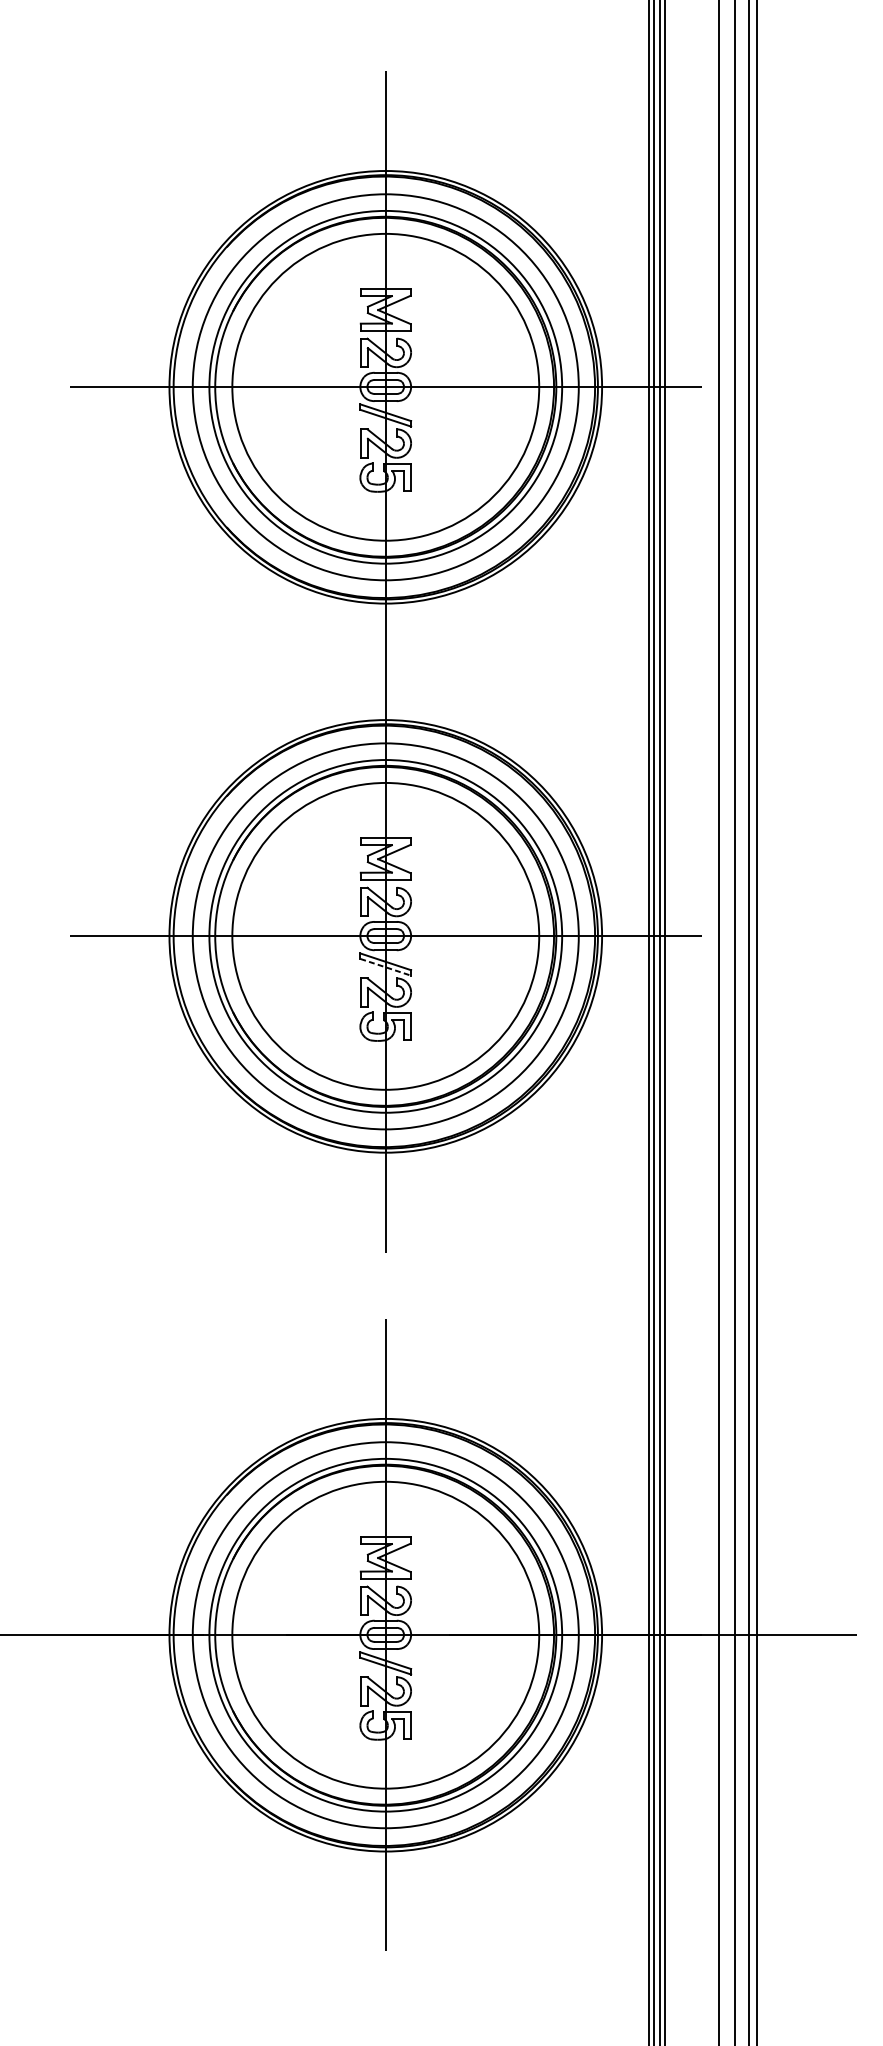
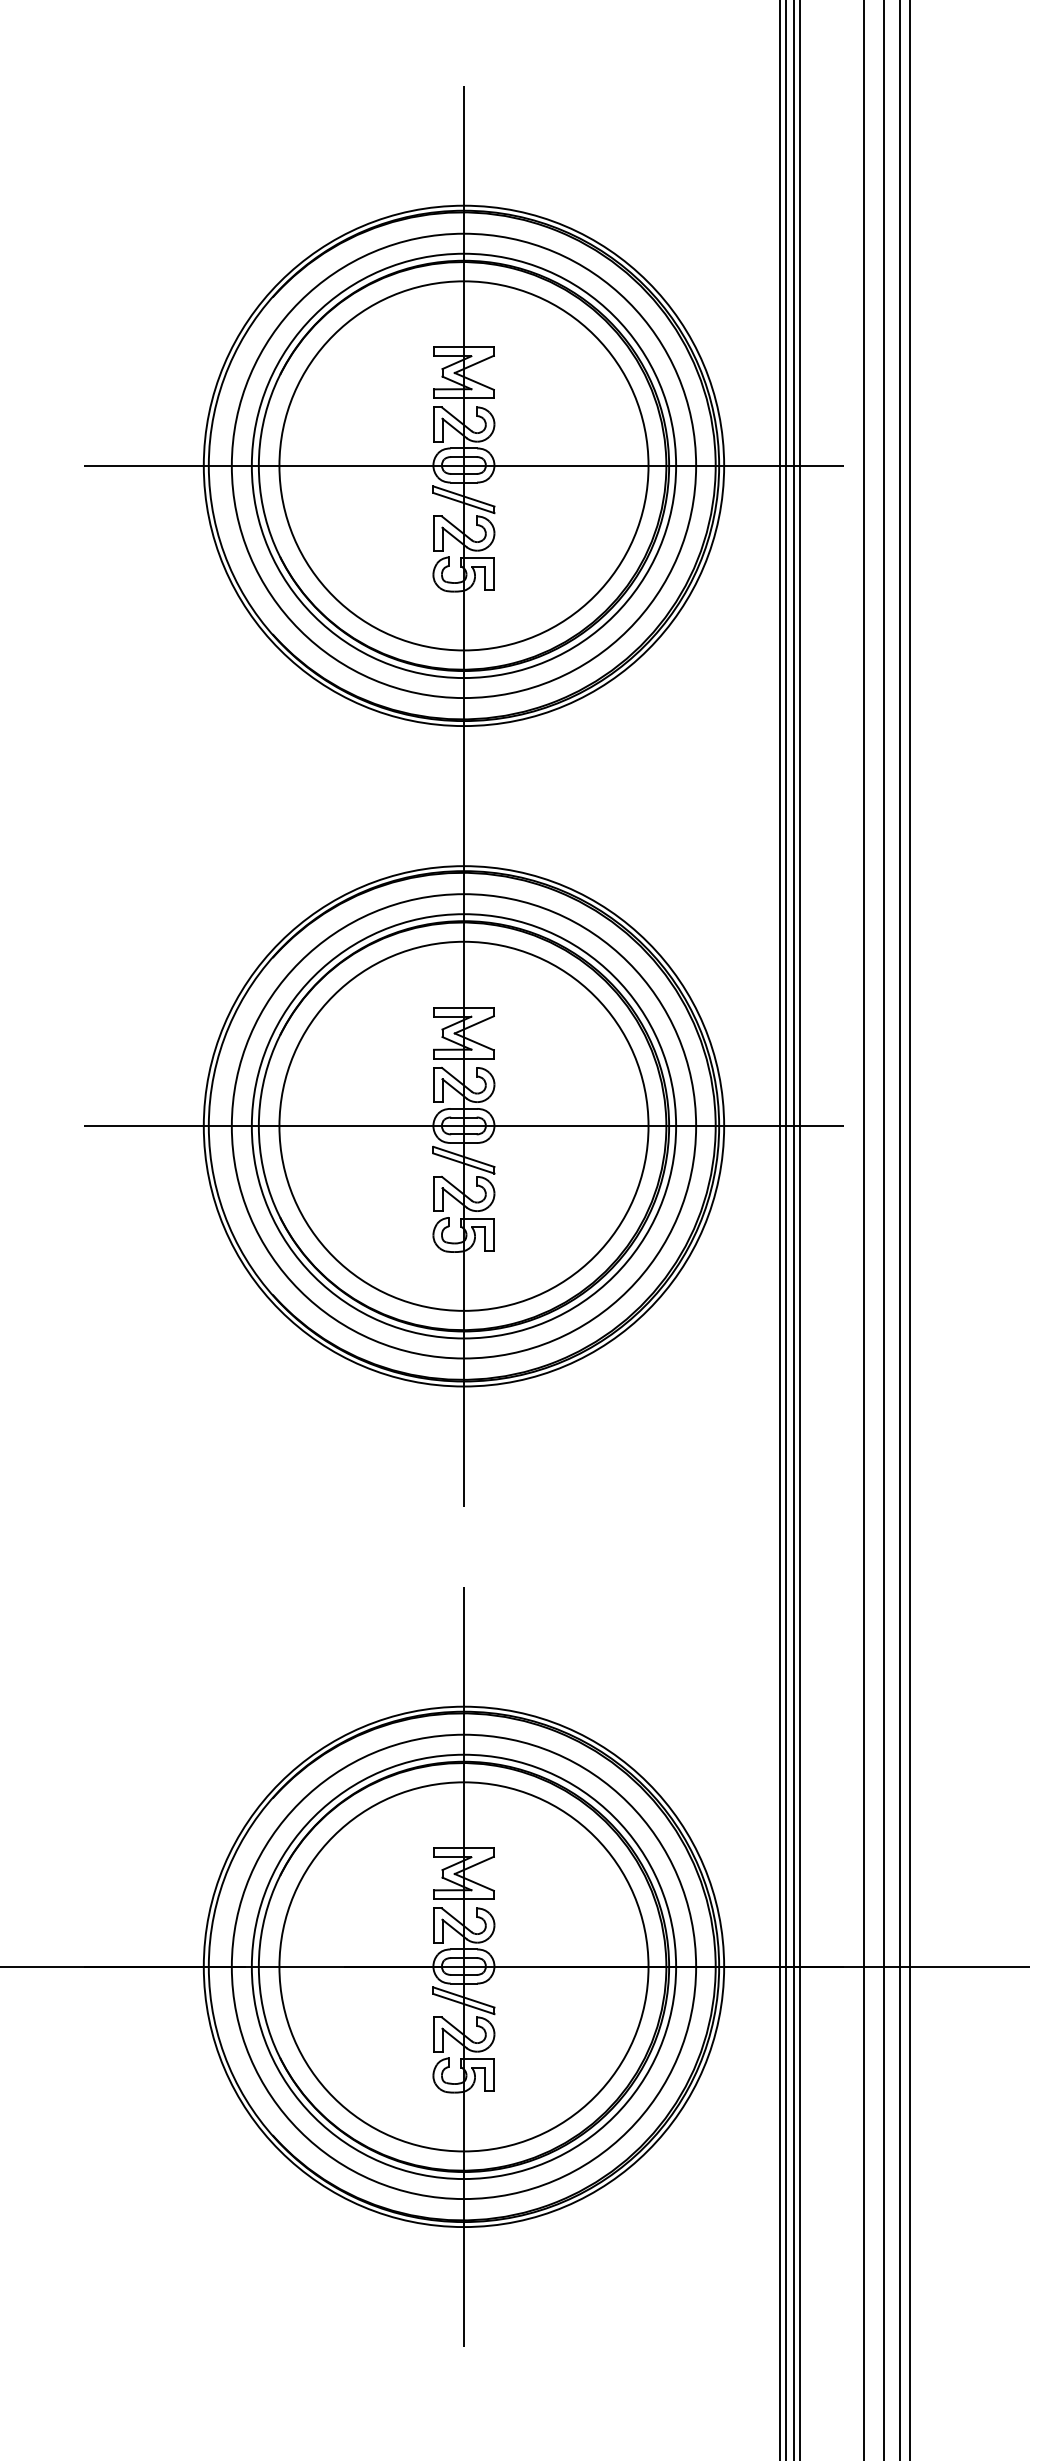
line: (386, 967) -> (464, 1163), dashed -> solid

